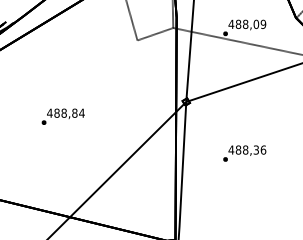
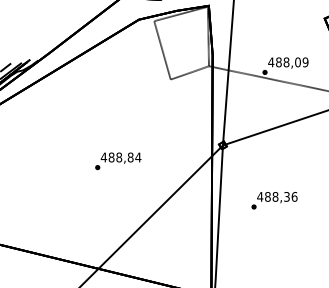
text: (63, 116) -> (118, 161), moved
text: (244, 153) -> (274, 200), moved

